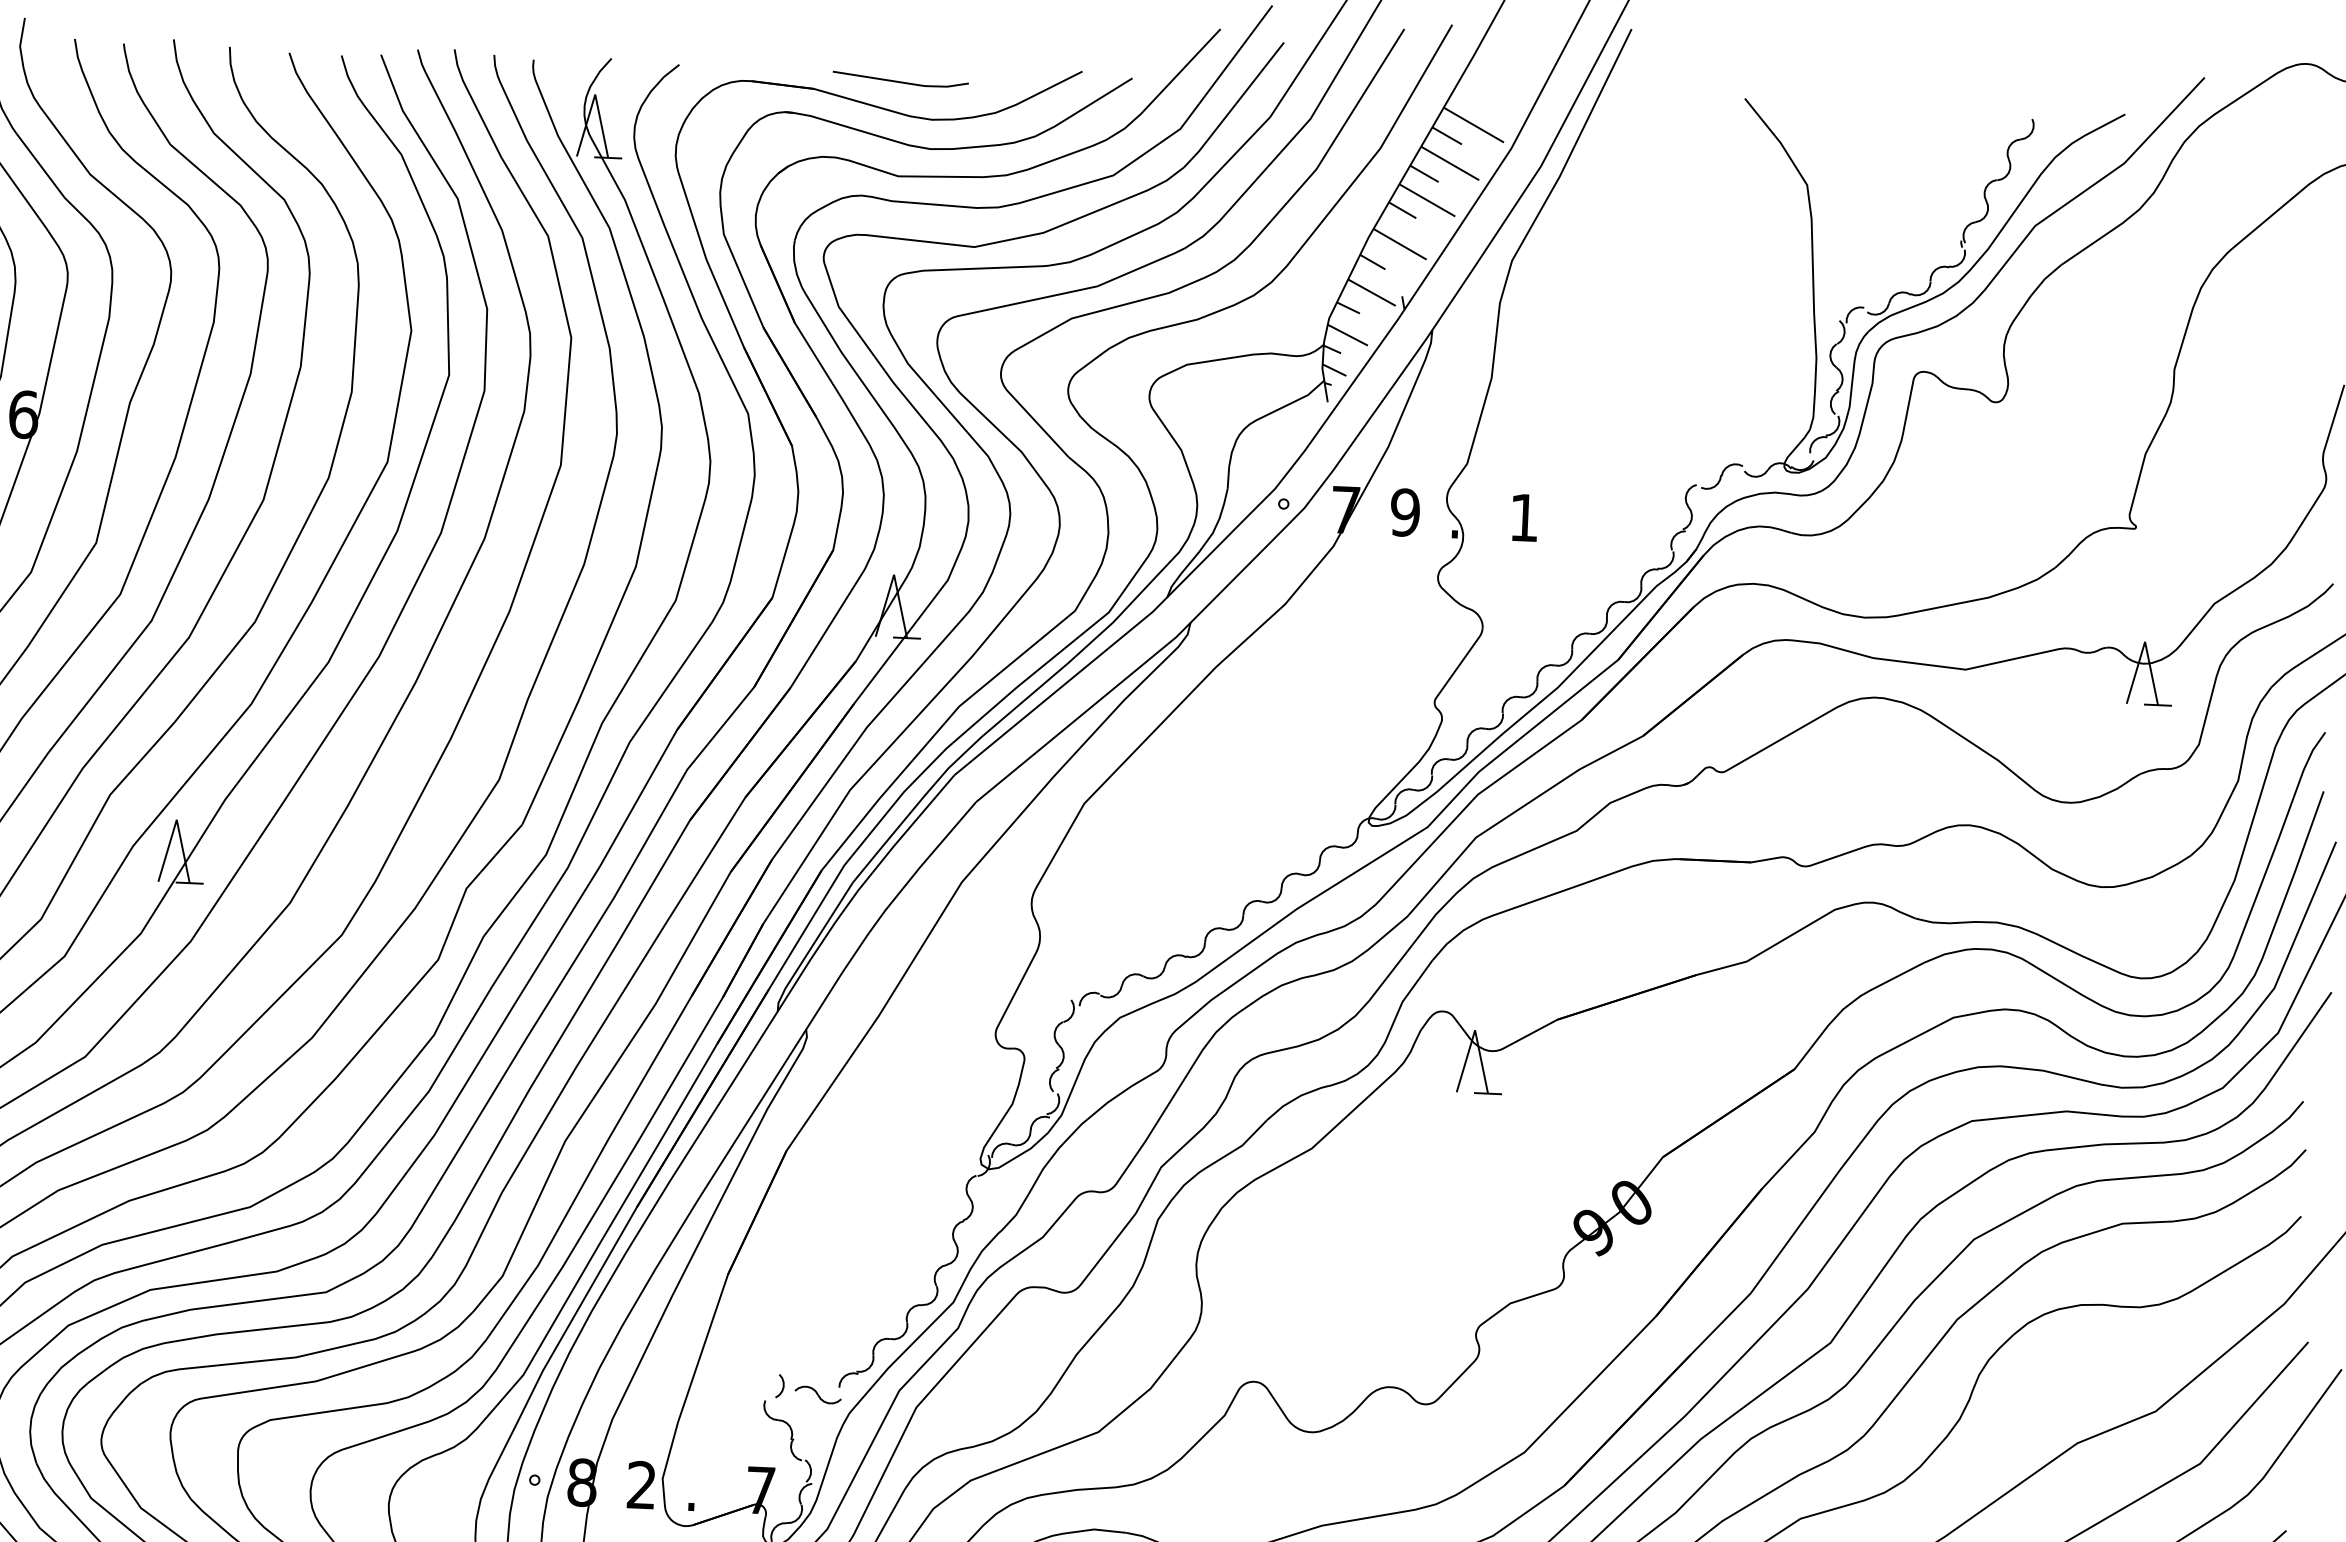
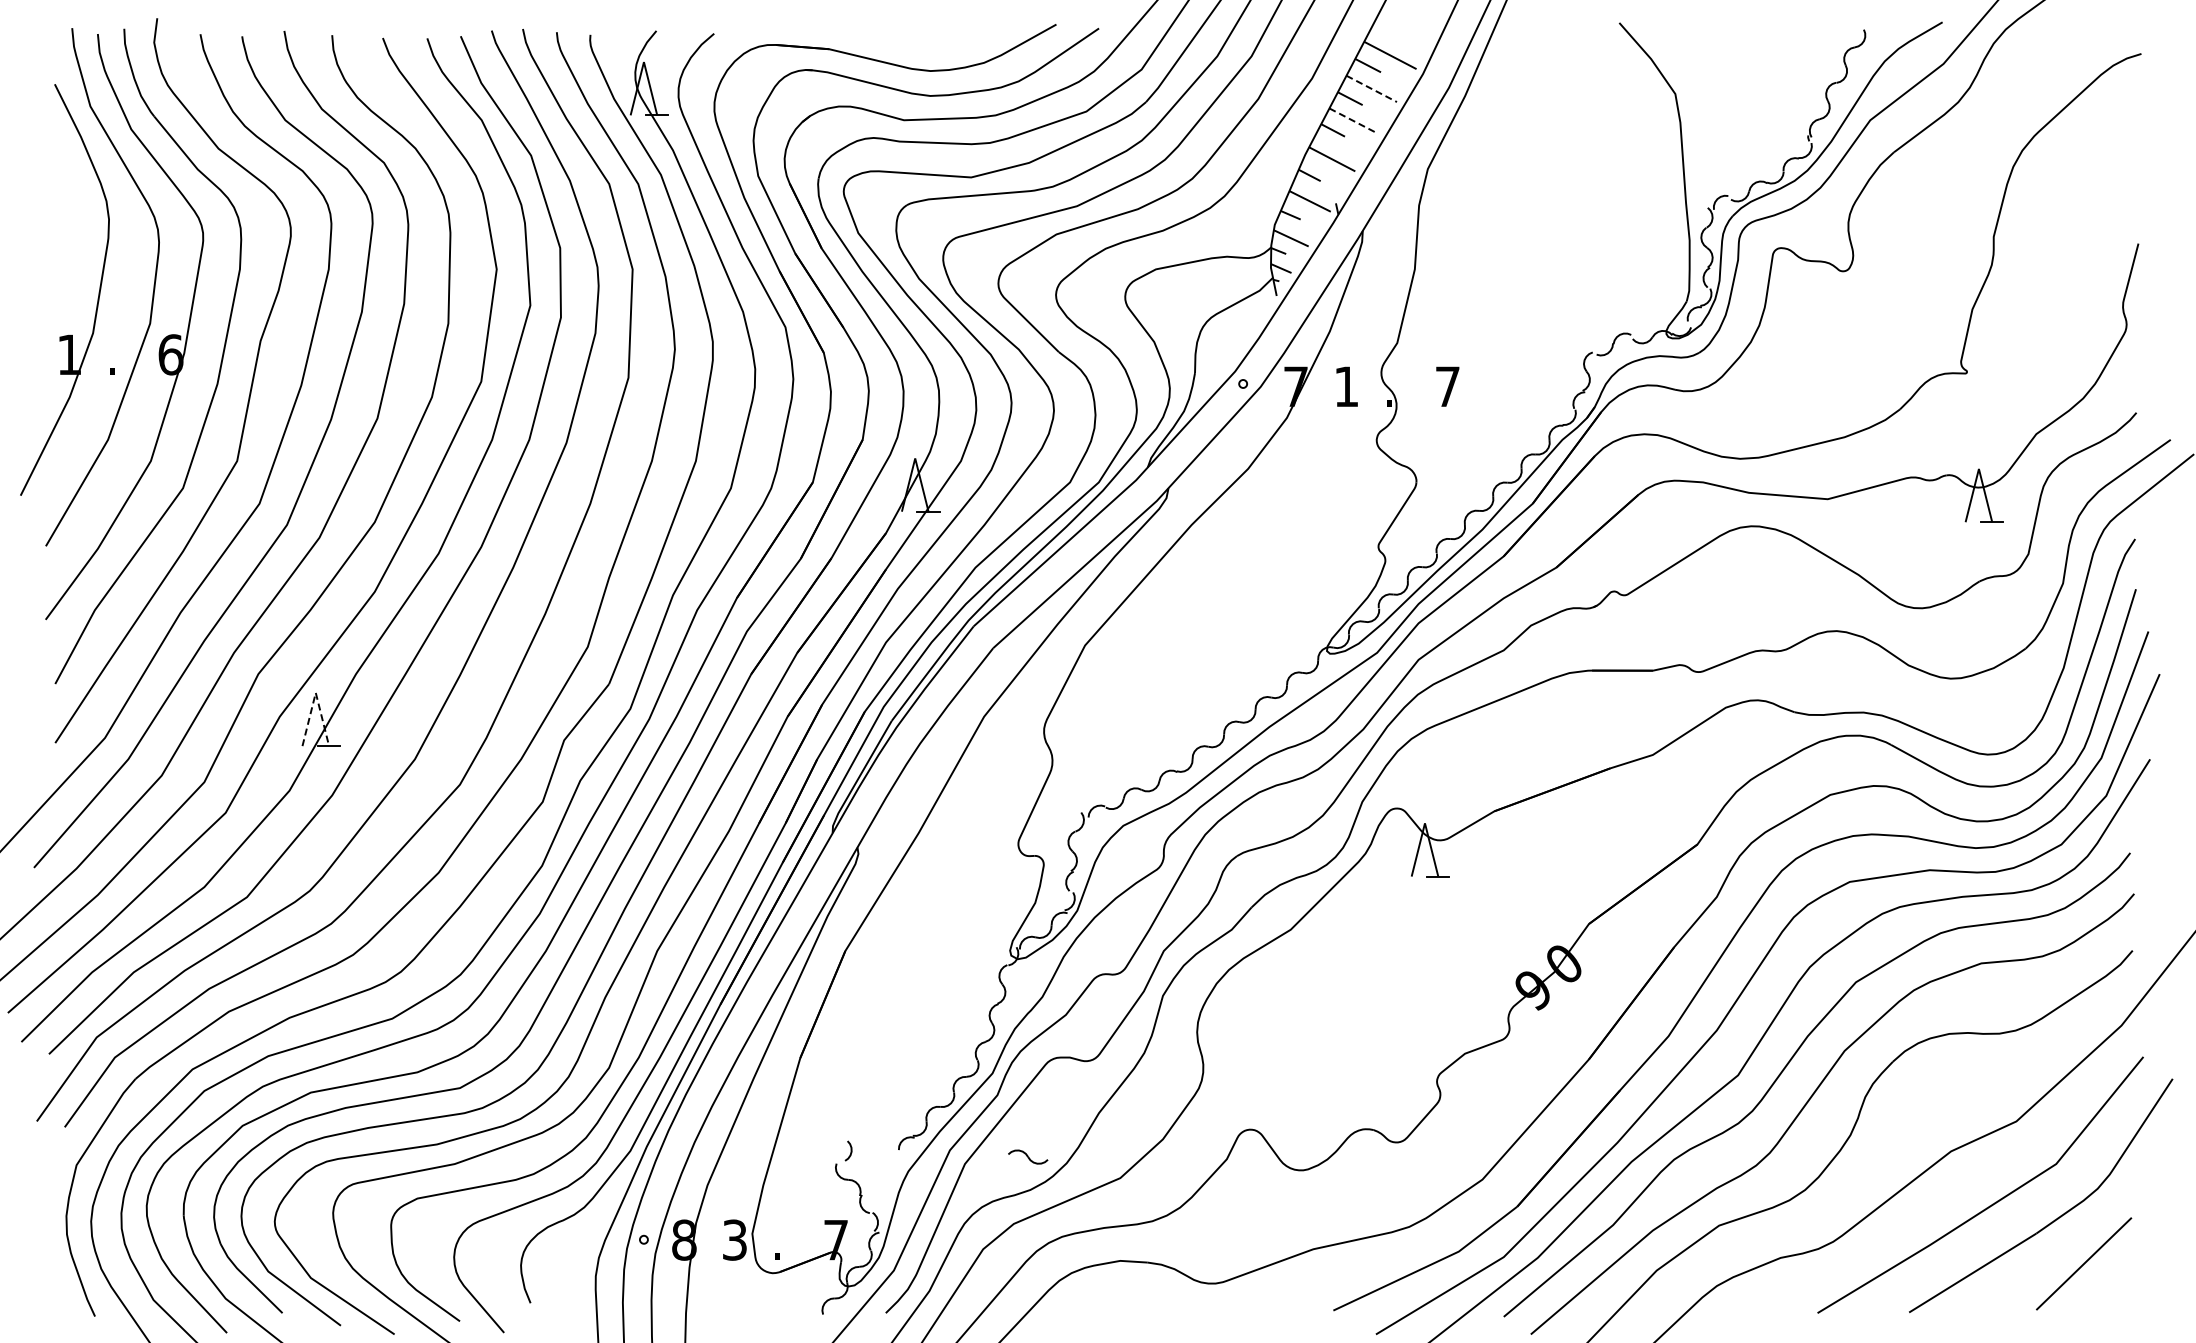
line: (900, 81) -> (902, 39), removed
line: (1451, 164) -> (1372, 89), solid -> dashed
line: (1428, 200) -> (1354, 121), solid -> dashed
text: (1405, 512) -> (1346, 386), 9 -> 1
text: (1524, 517) -> (1447, 386), 1 -> 7
line: (176, 819) -> (315, 692), solid -> dashed
part: (818, 1394) -> (1028, 1156), moved
text: (641, 1484) -> (734, 1239), 2 -> 3

